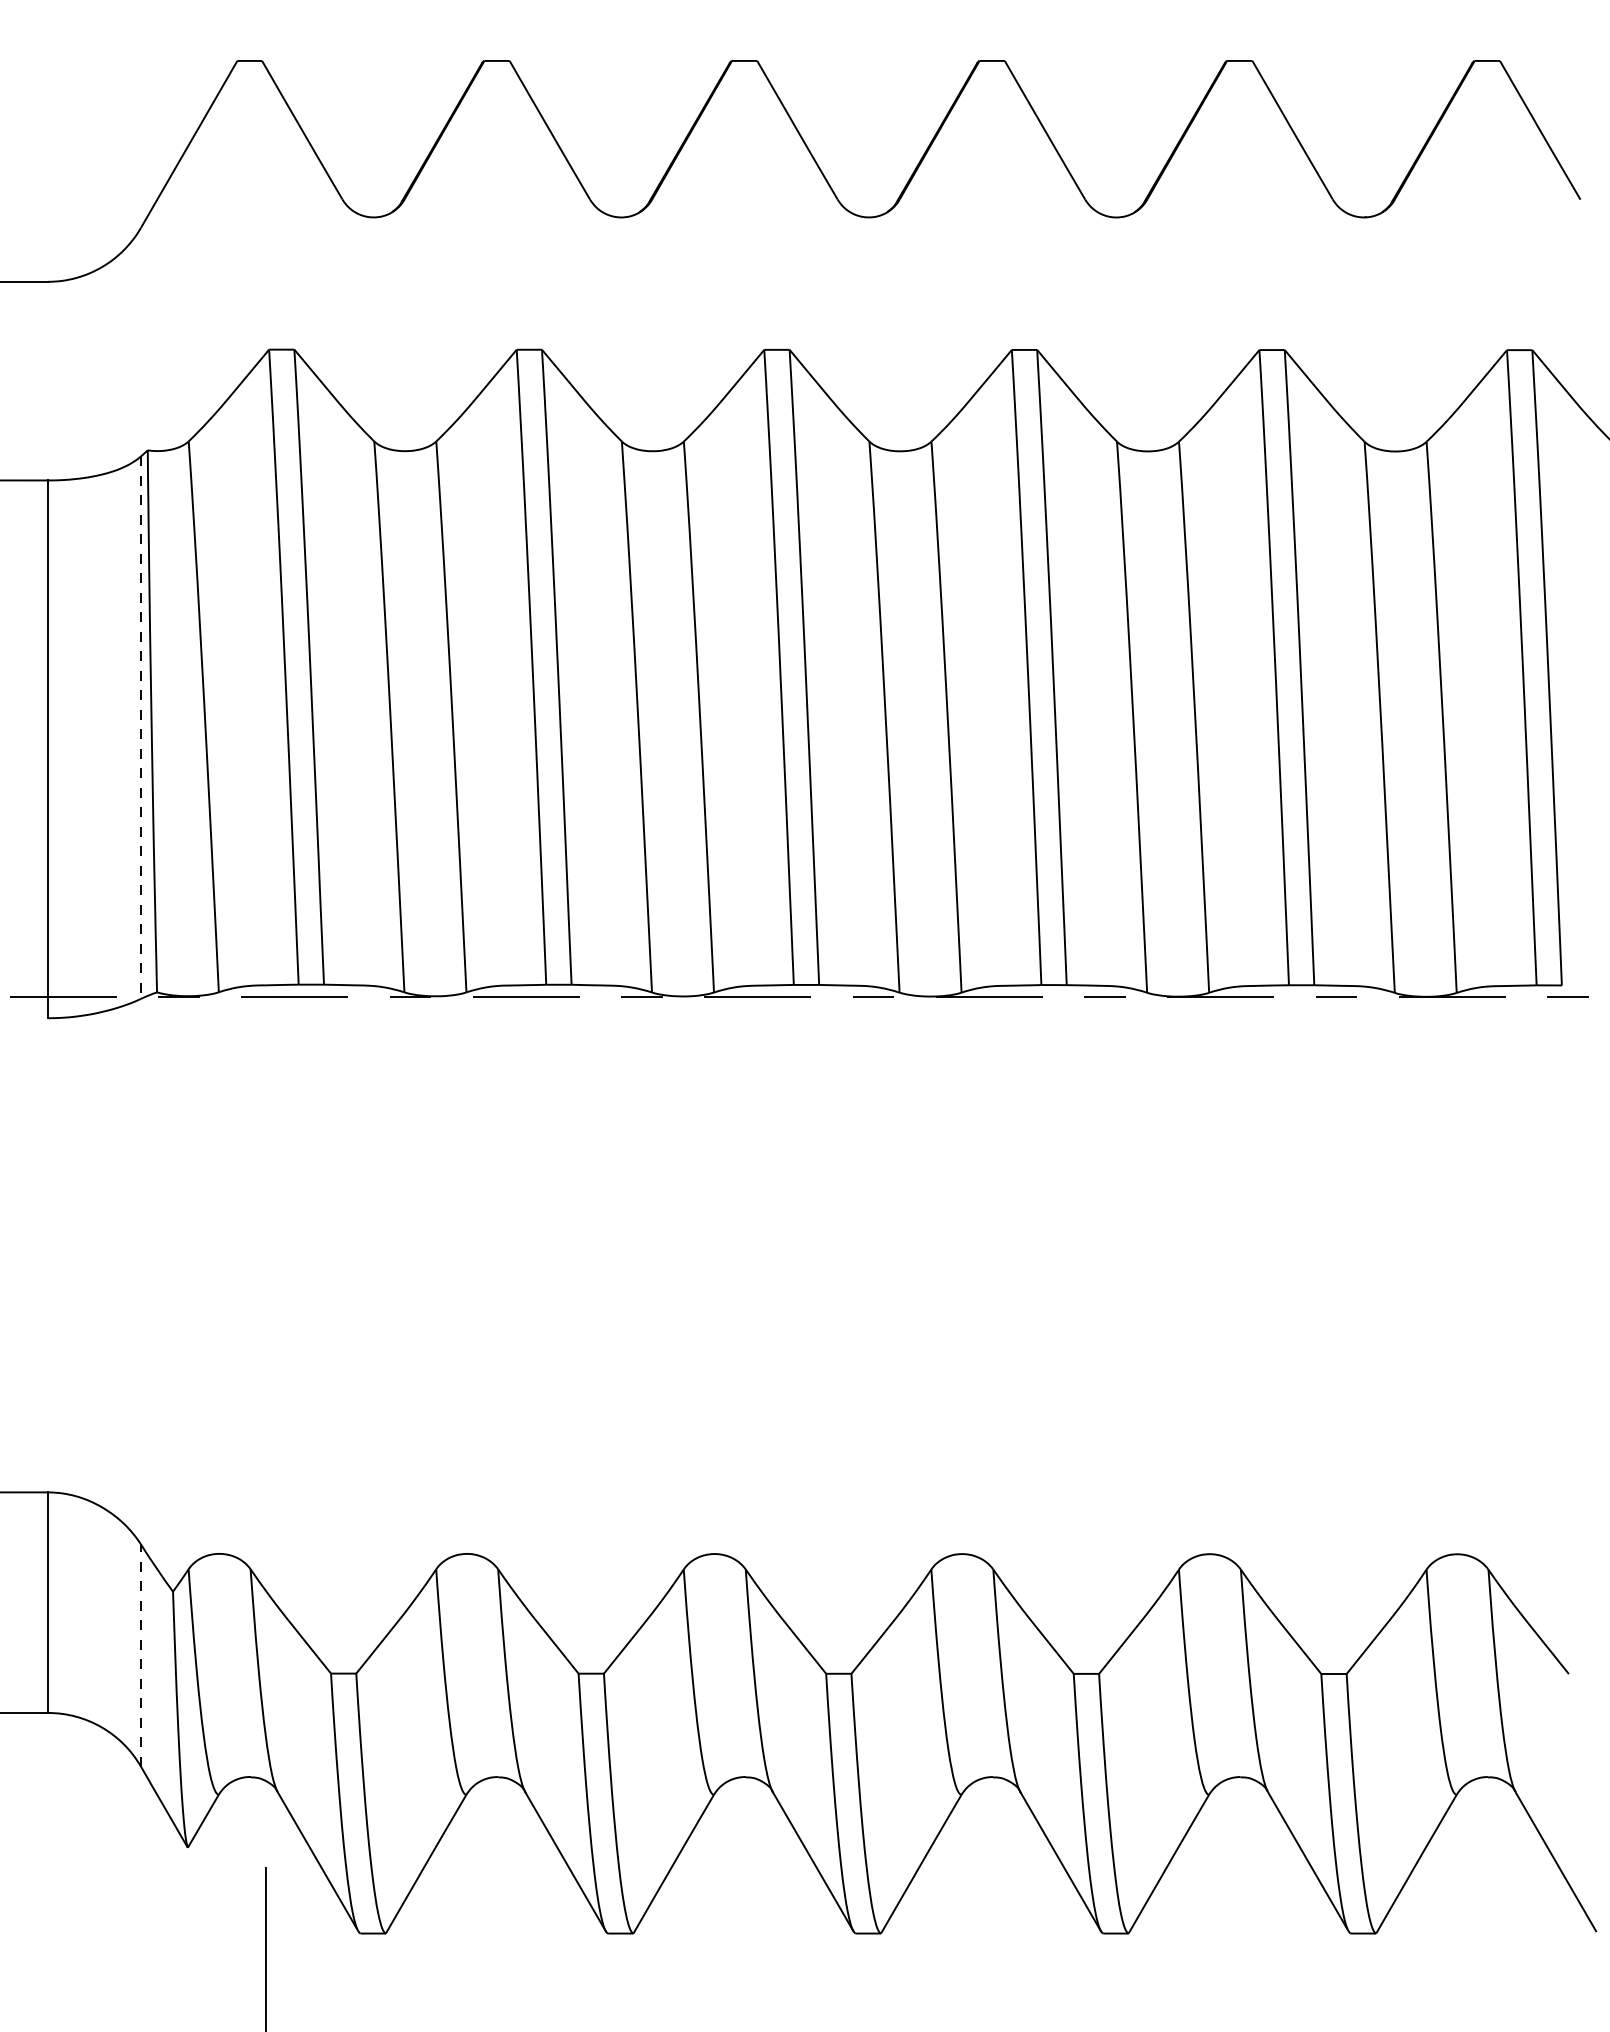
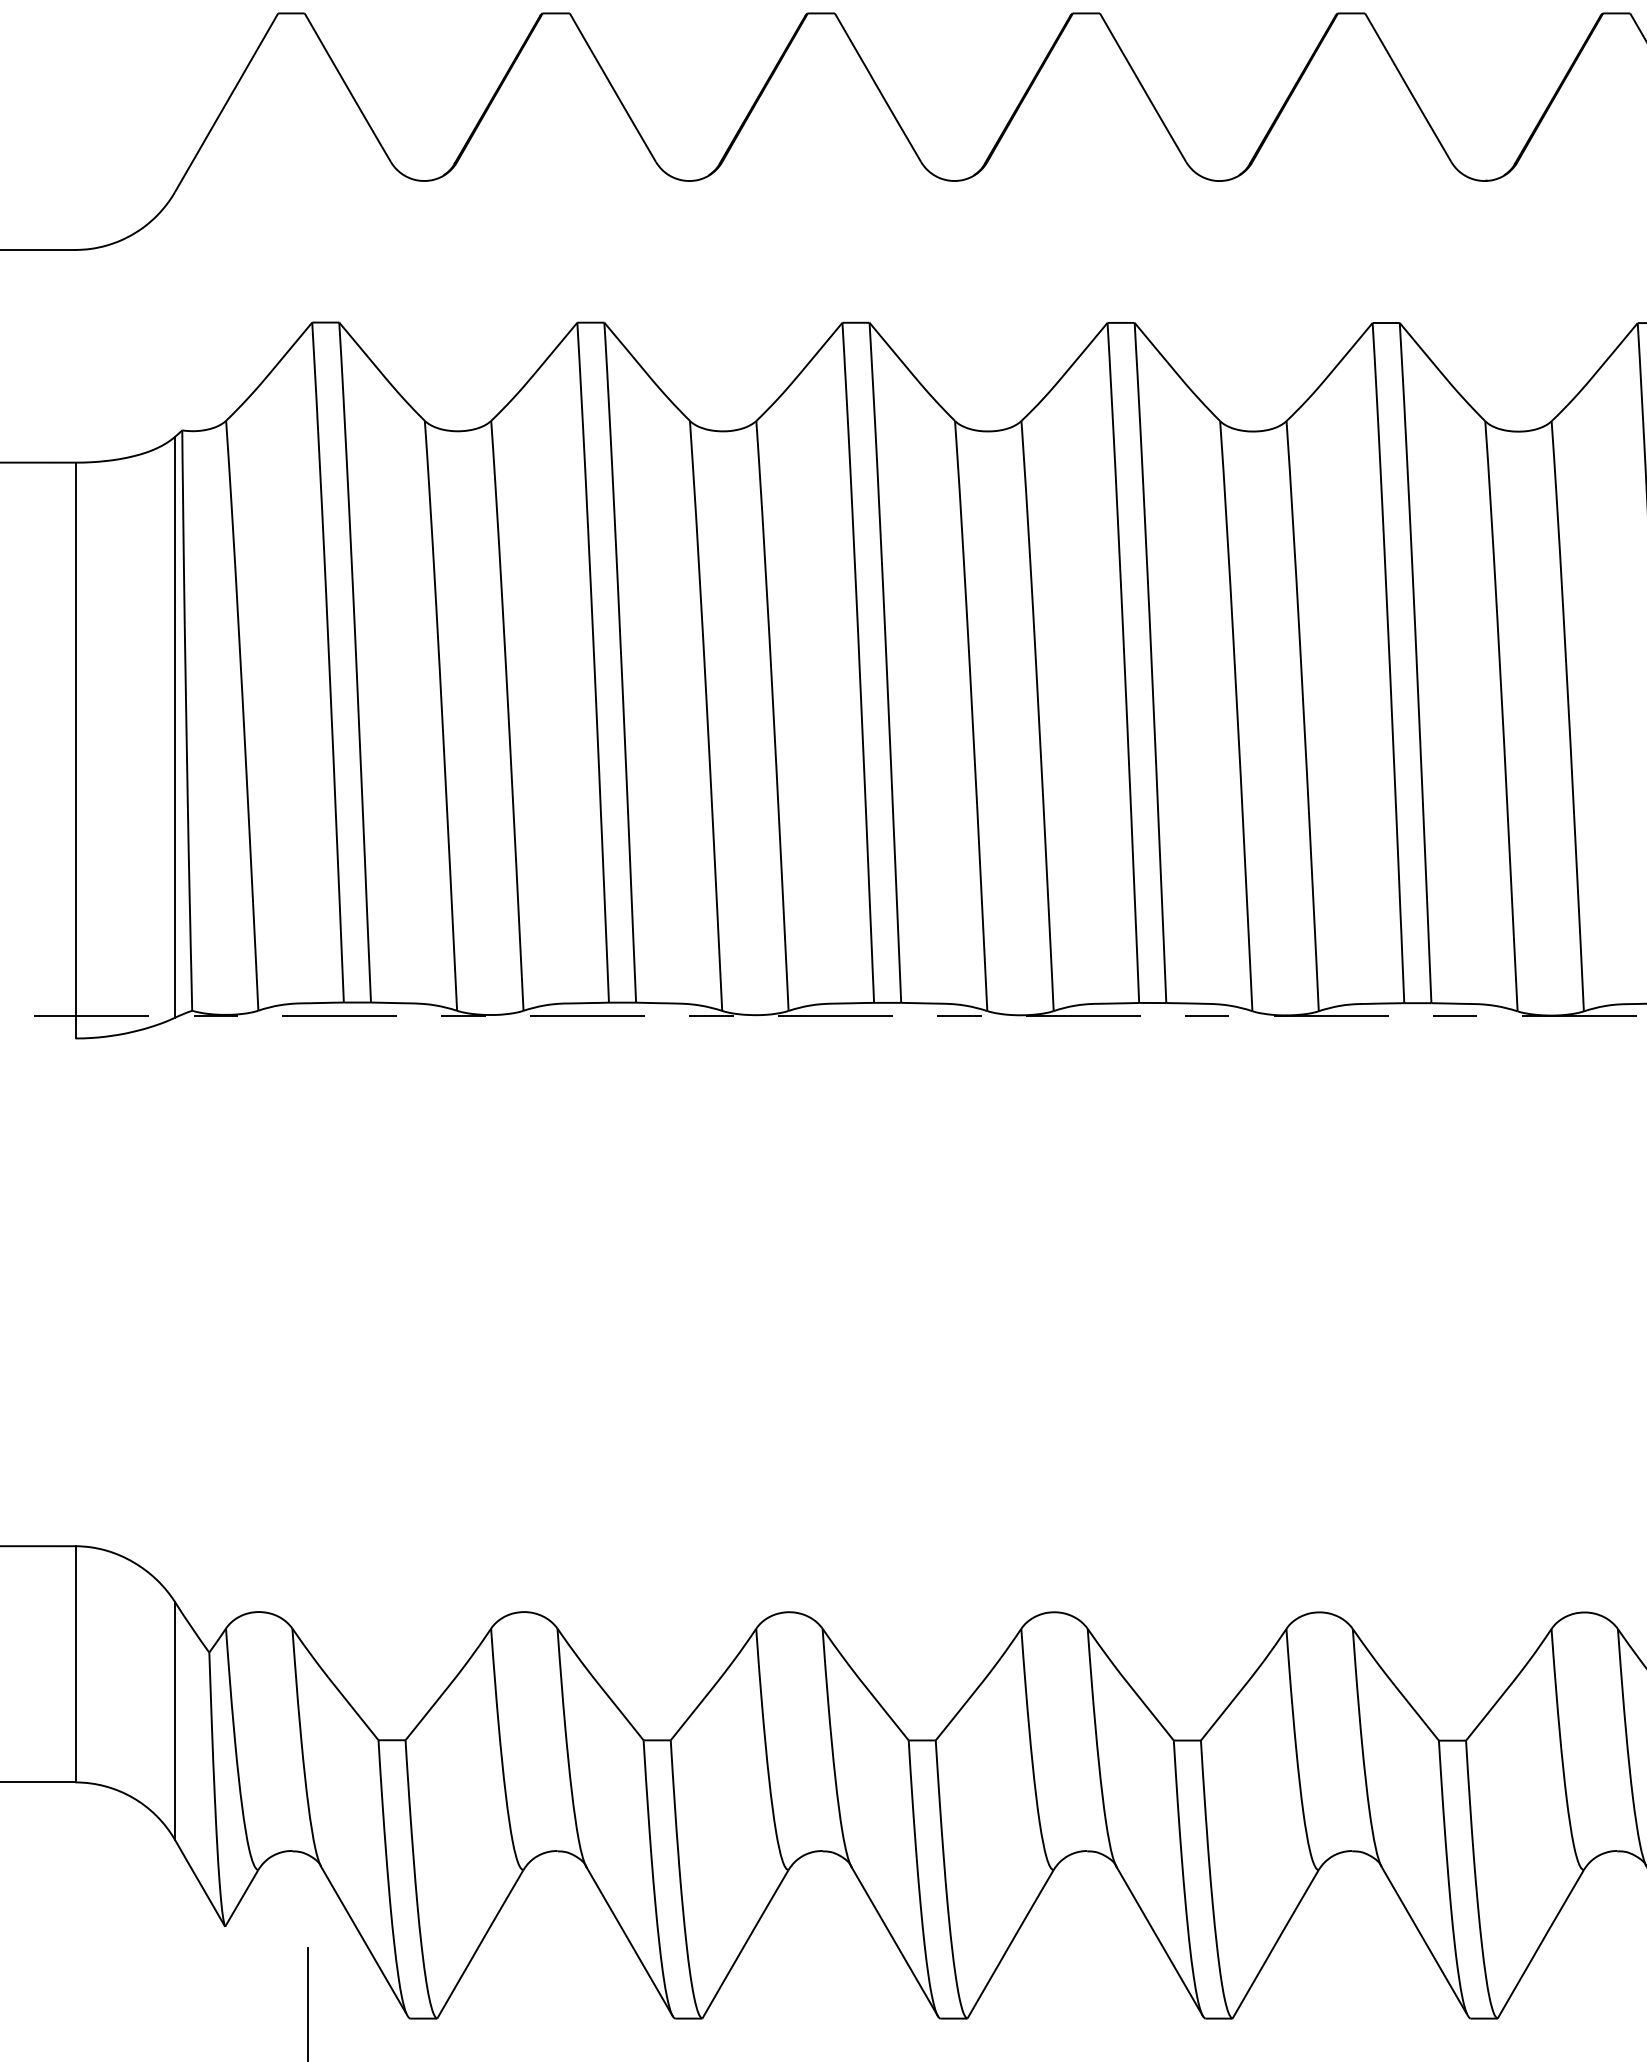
line: (140, 728) -> (174, 728), dashed -> solid
line: (140, 1655) -> (174, 1720), dashed -> solid

